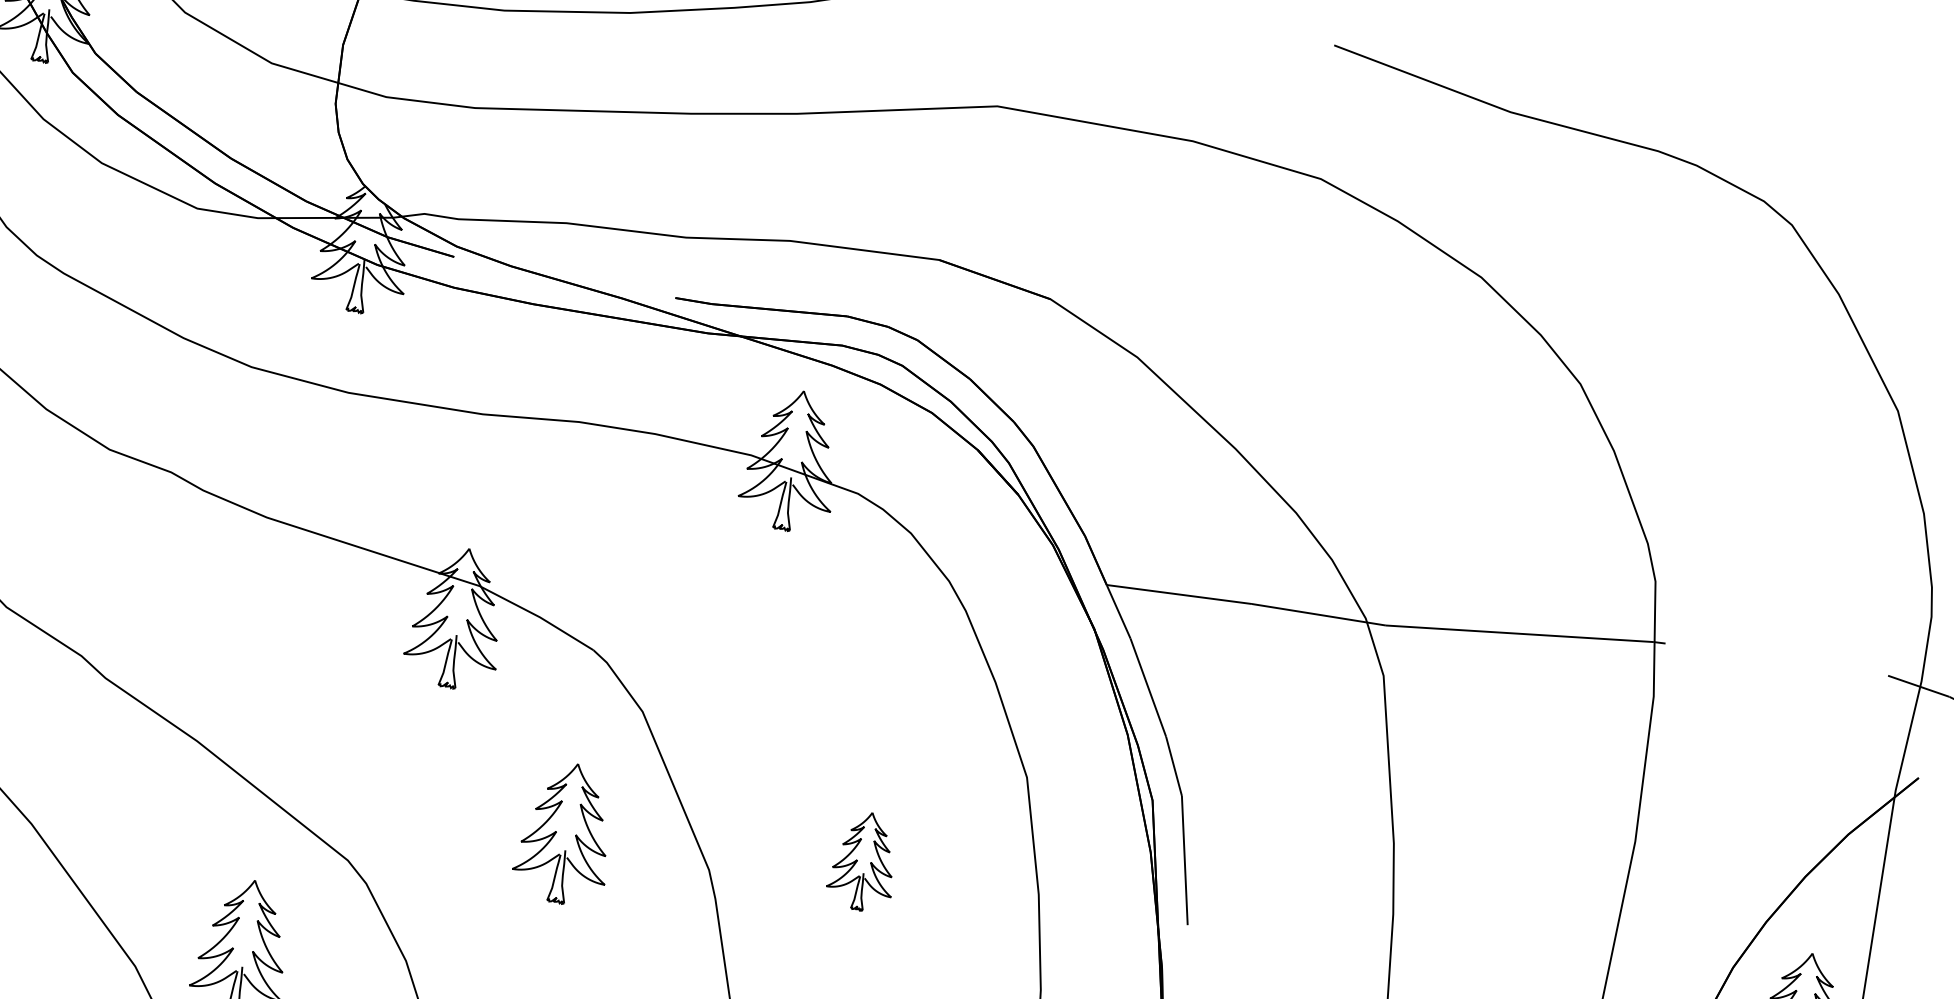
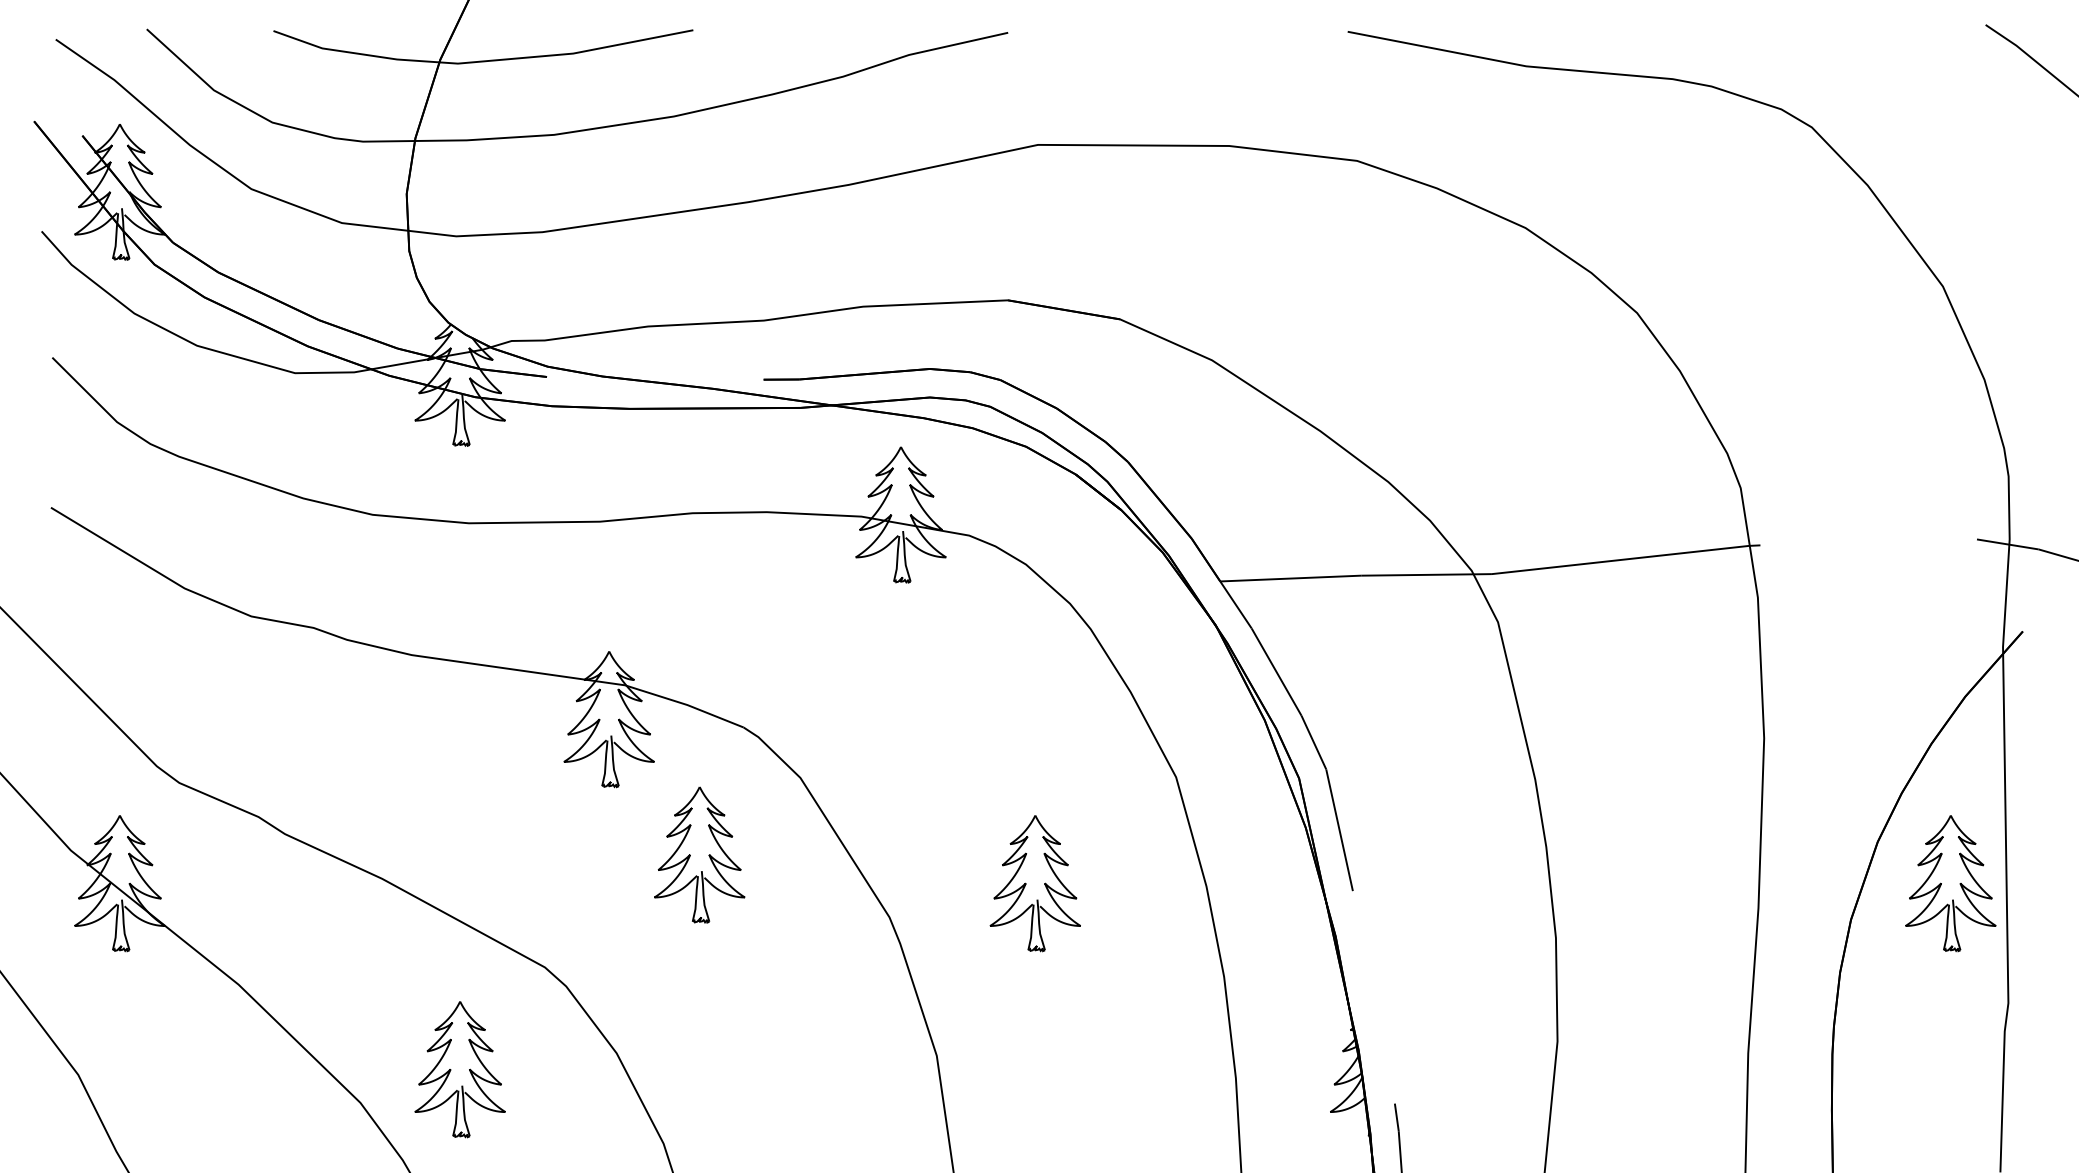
part: (565, 832) -> (699, 854), moved
part: (863, 861) -> (1034, 883), size x1.43

